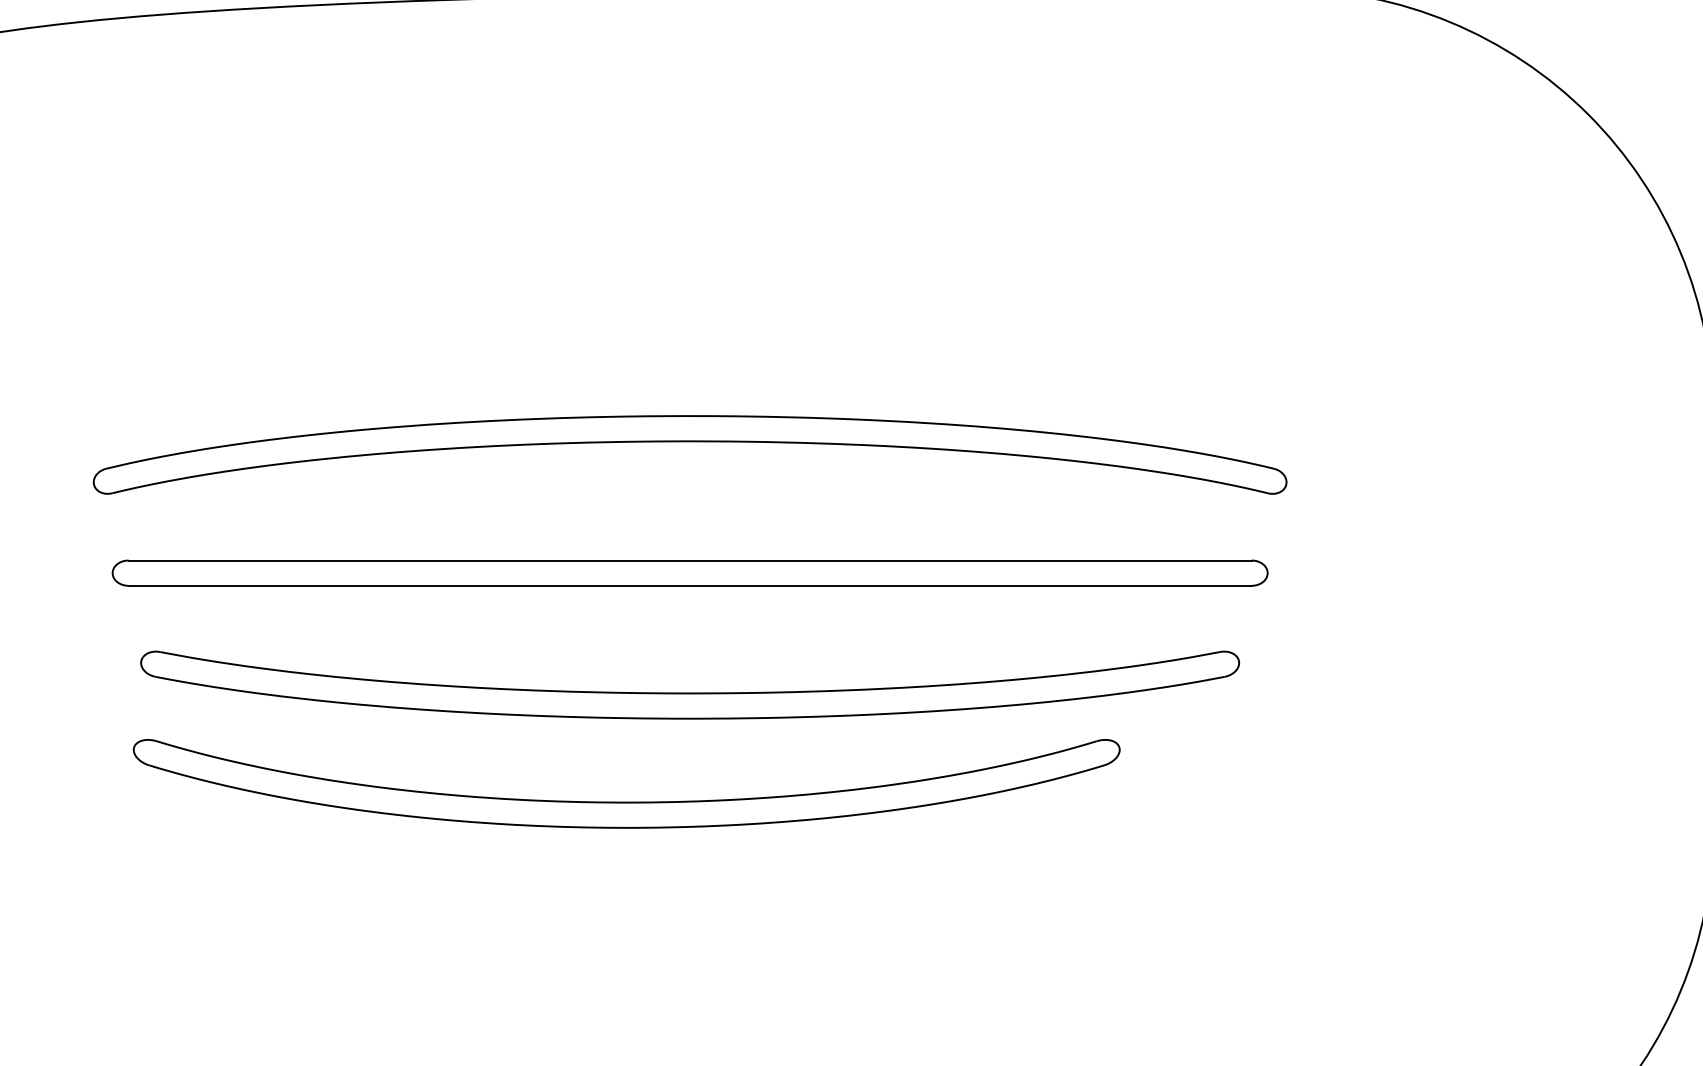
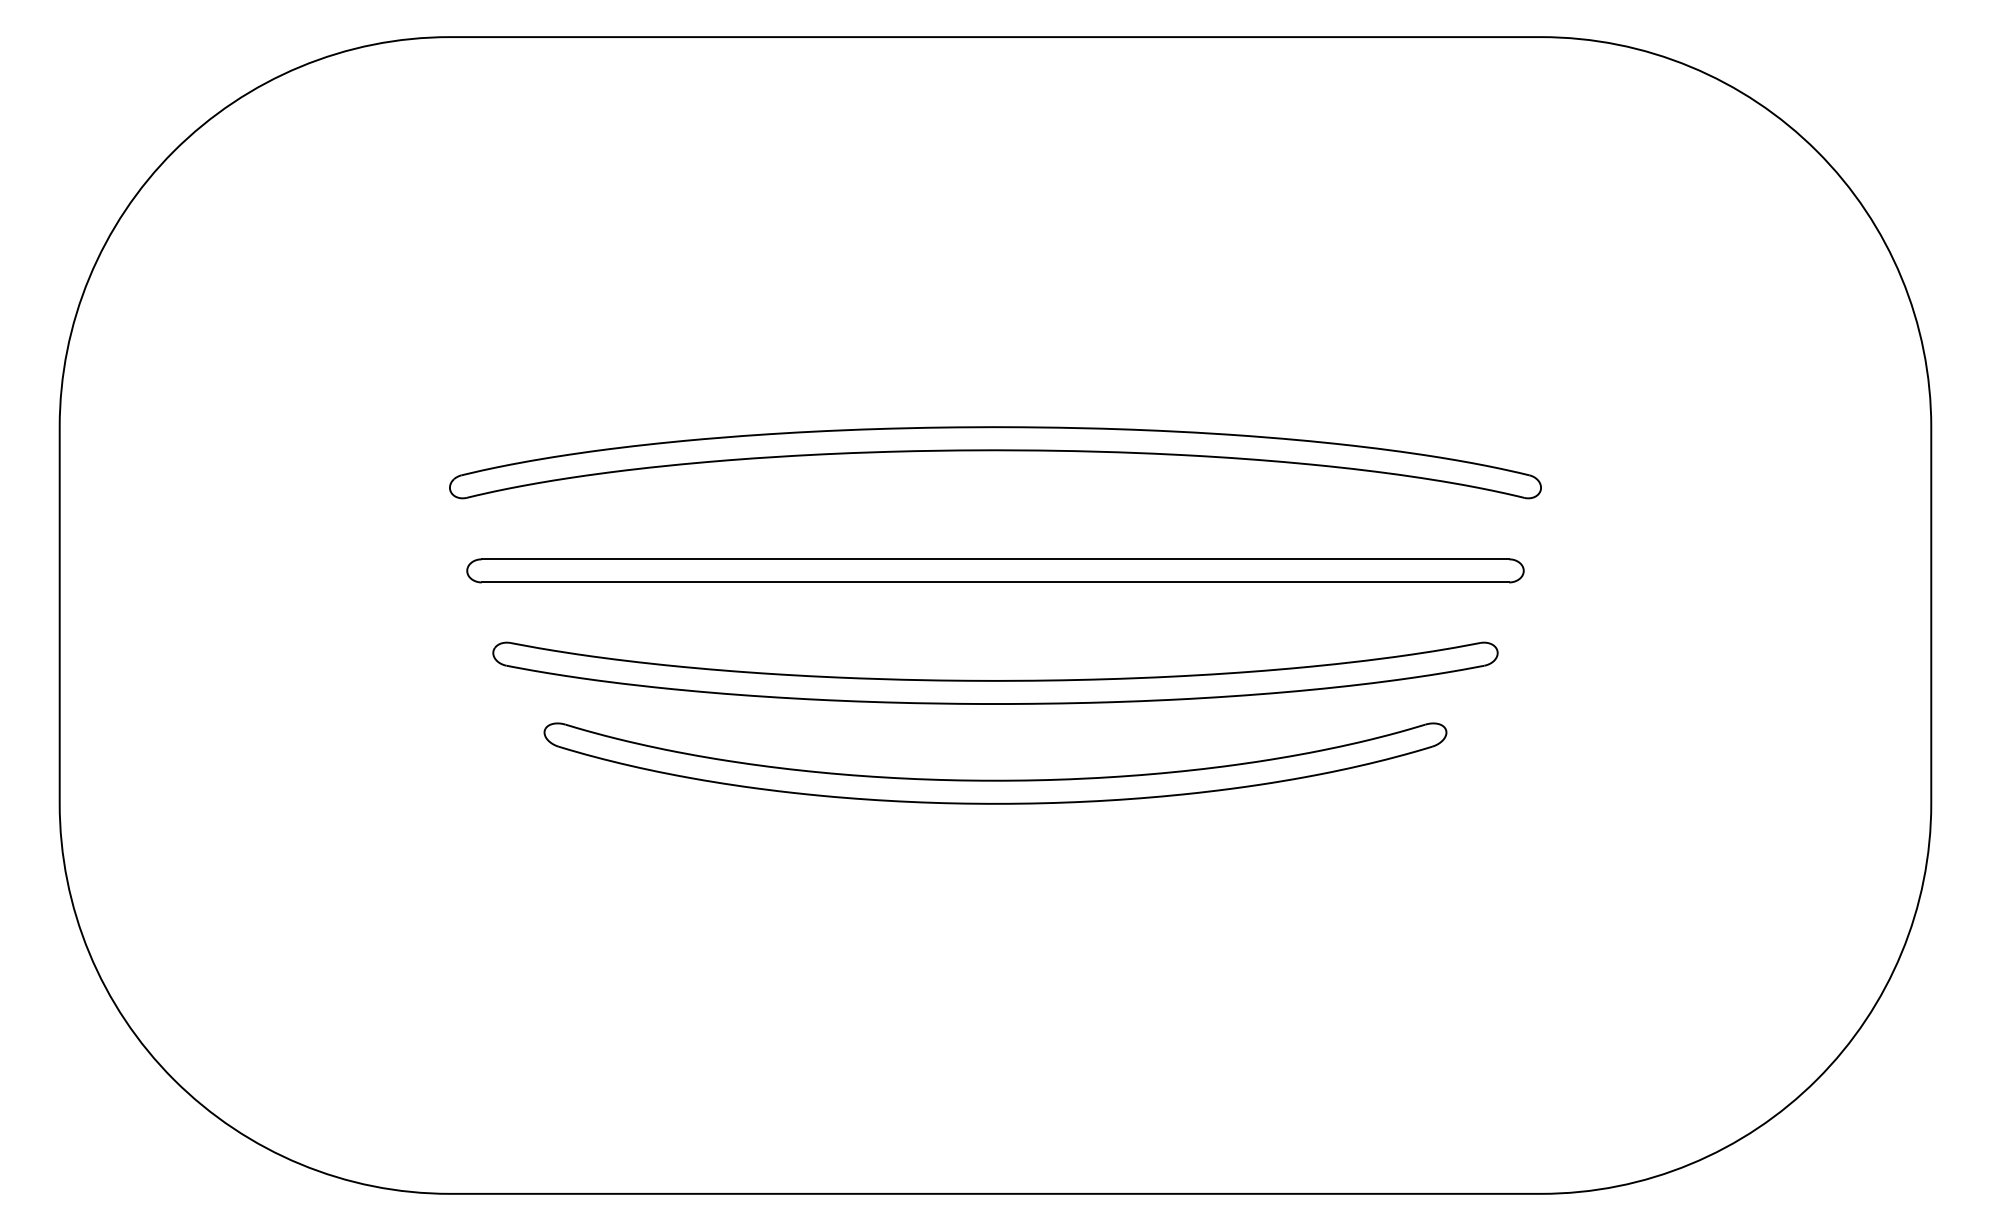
part: (626, 801) -> (995, 779), moved

